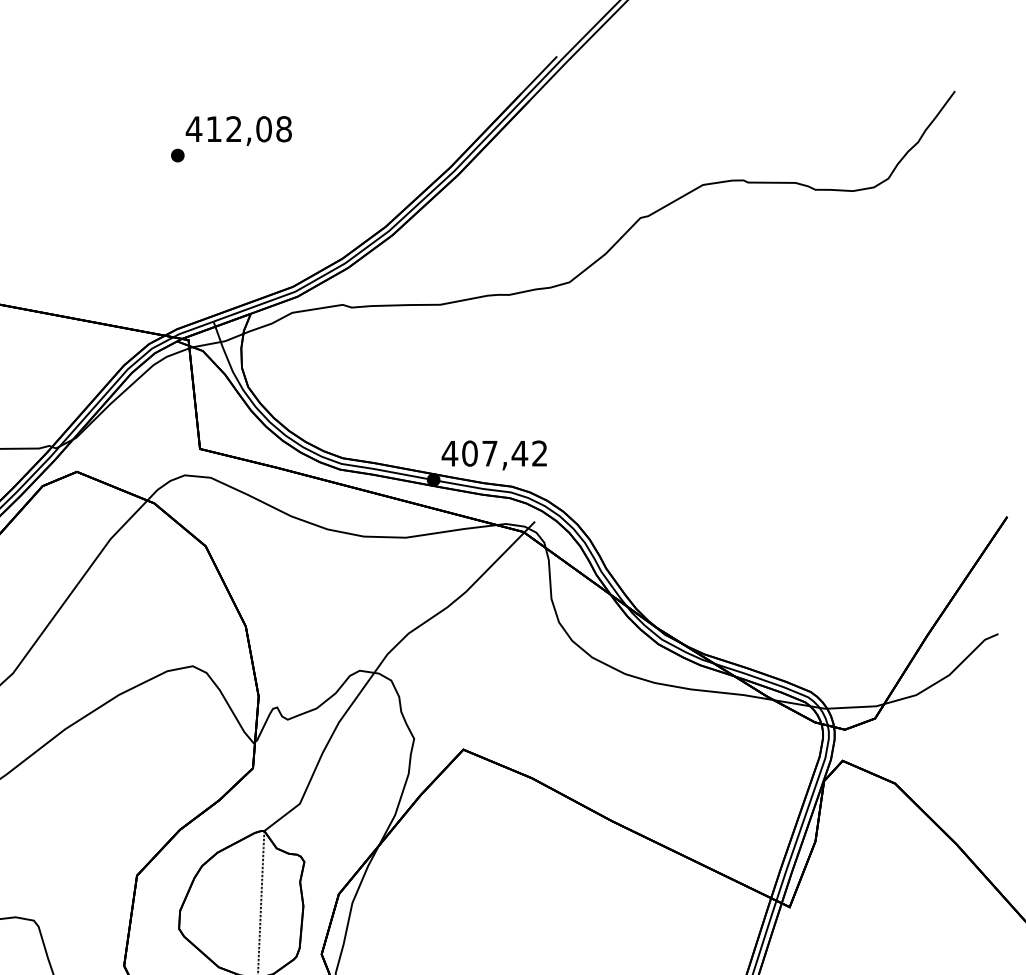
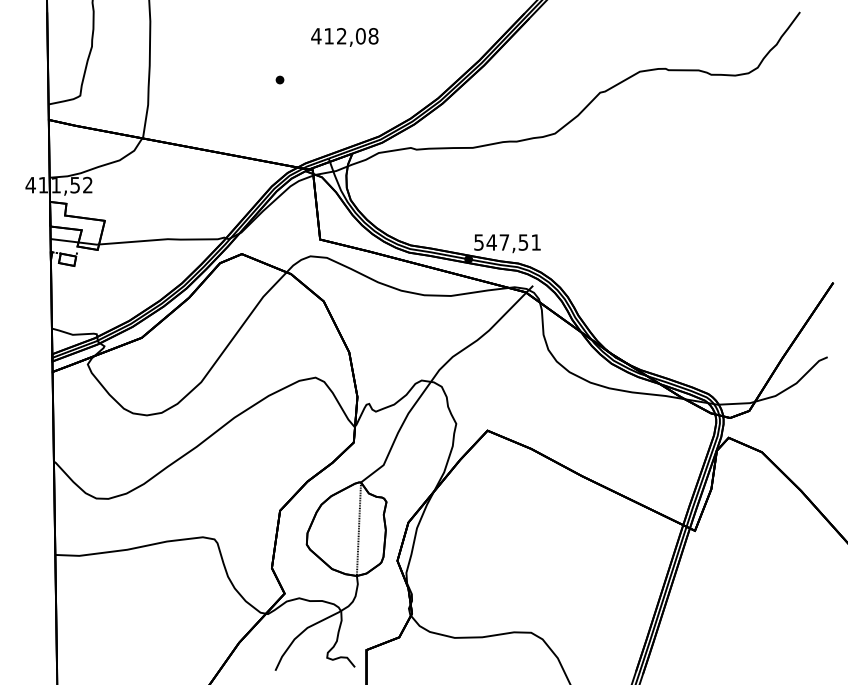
part: (176, 154) -> (279, 79), moved
text: (493, 453) -> (506, 242), 407,42 -> 547,51

